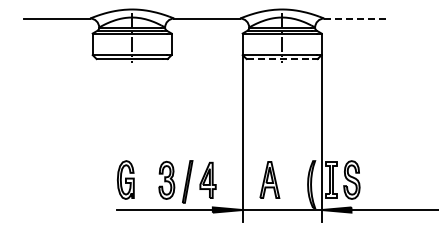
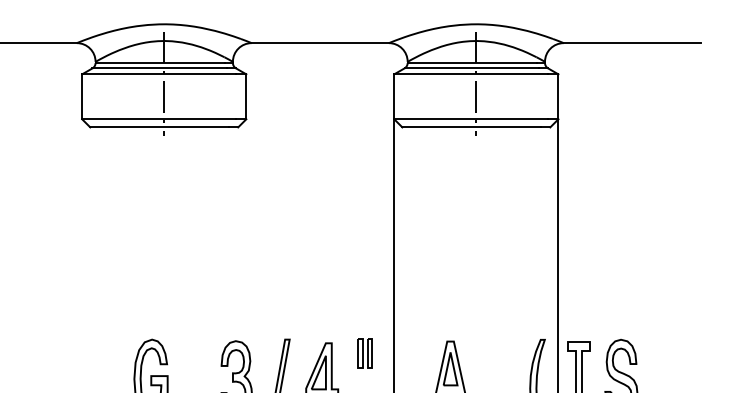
line: (357, 18) -> (633, 43), dashed -> solid
line: (280, 59) -> (472, 128), dashed -> solid
part: (228, 167) -> (364, 353), added

